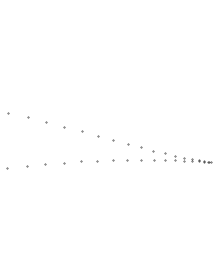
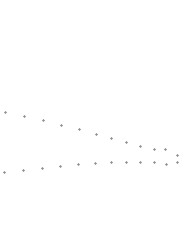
part: (153, 155) -> (165, 157), size x1.6

